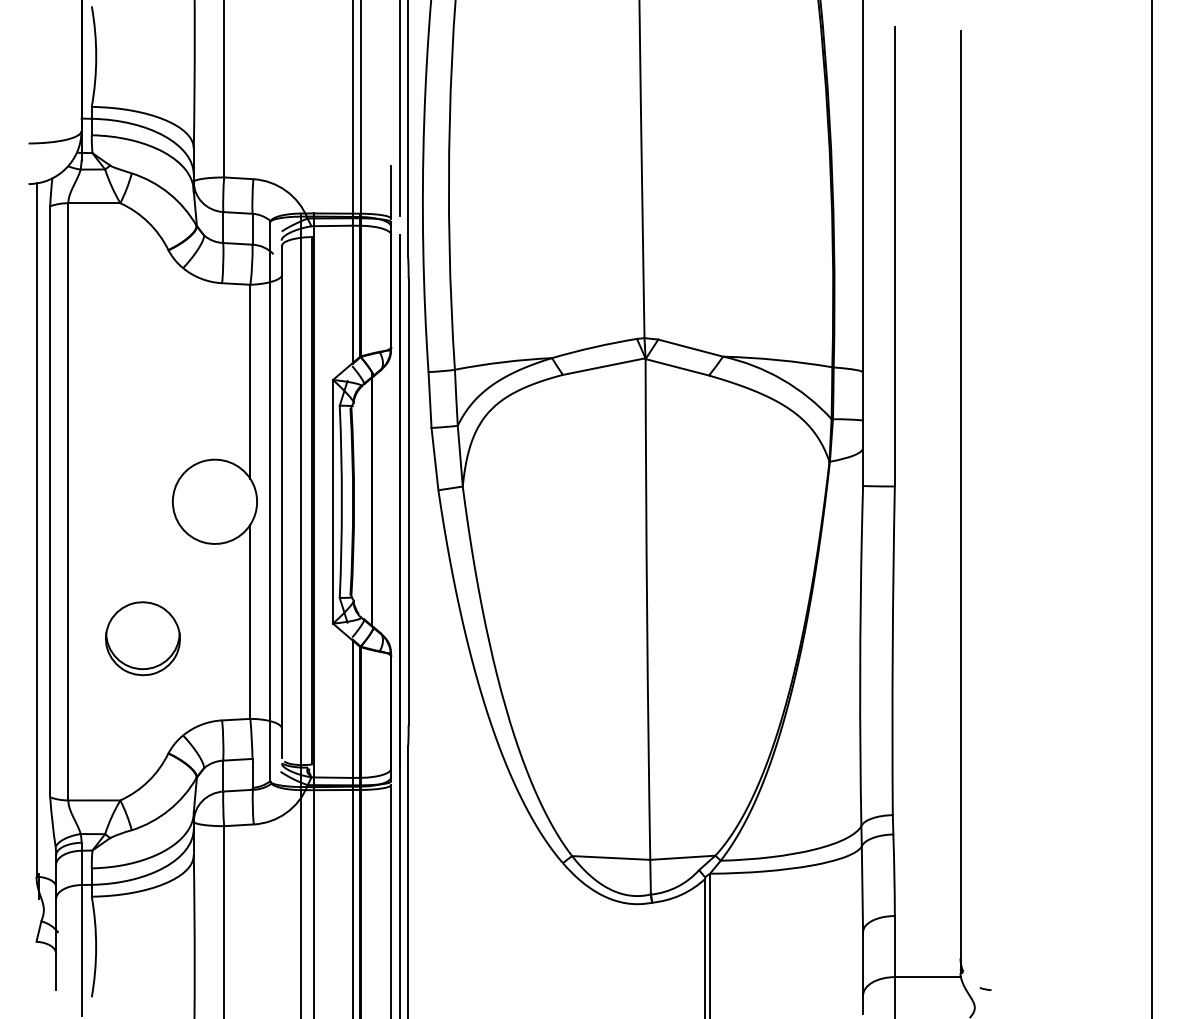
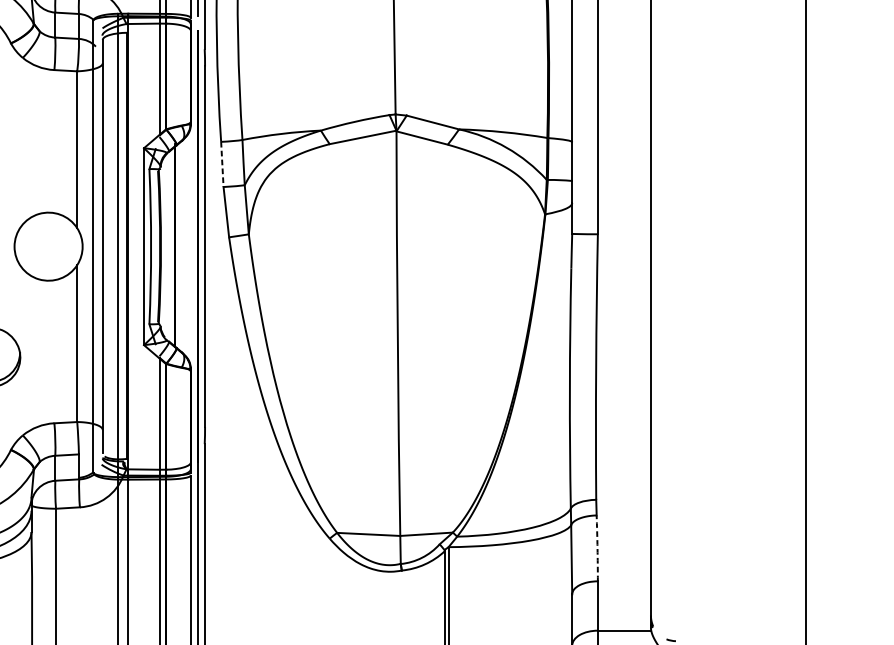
line: (430, 400) -> (222, 164), solid -> dashed
arc: (894, 875) -> (597, 548), solid -> dashed

